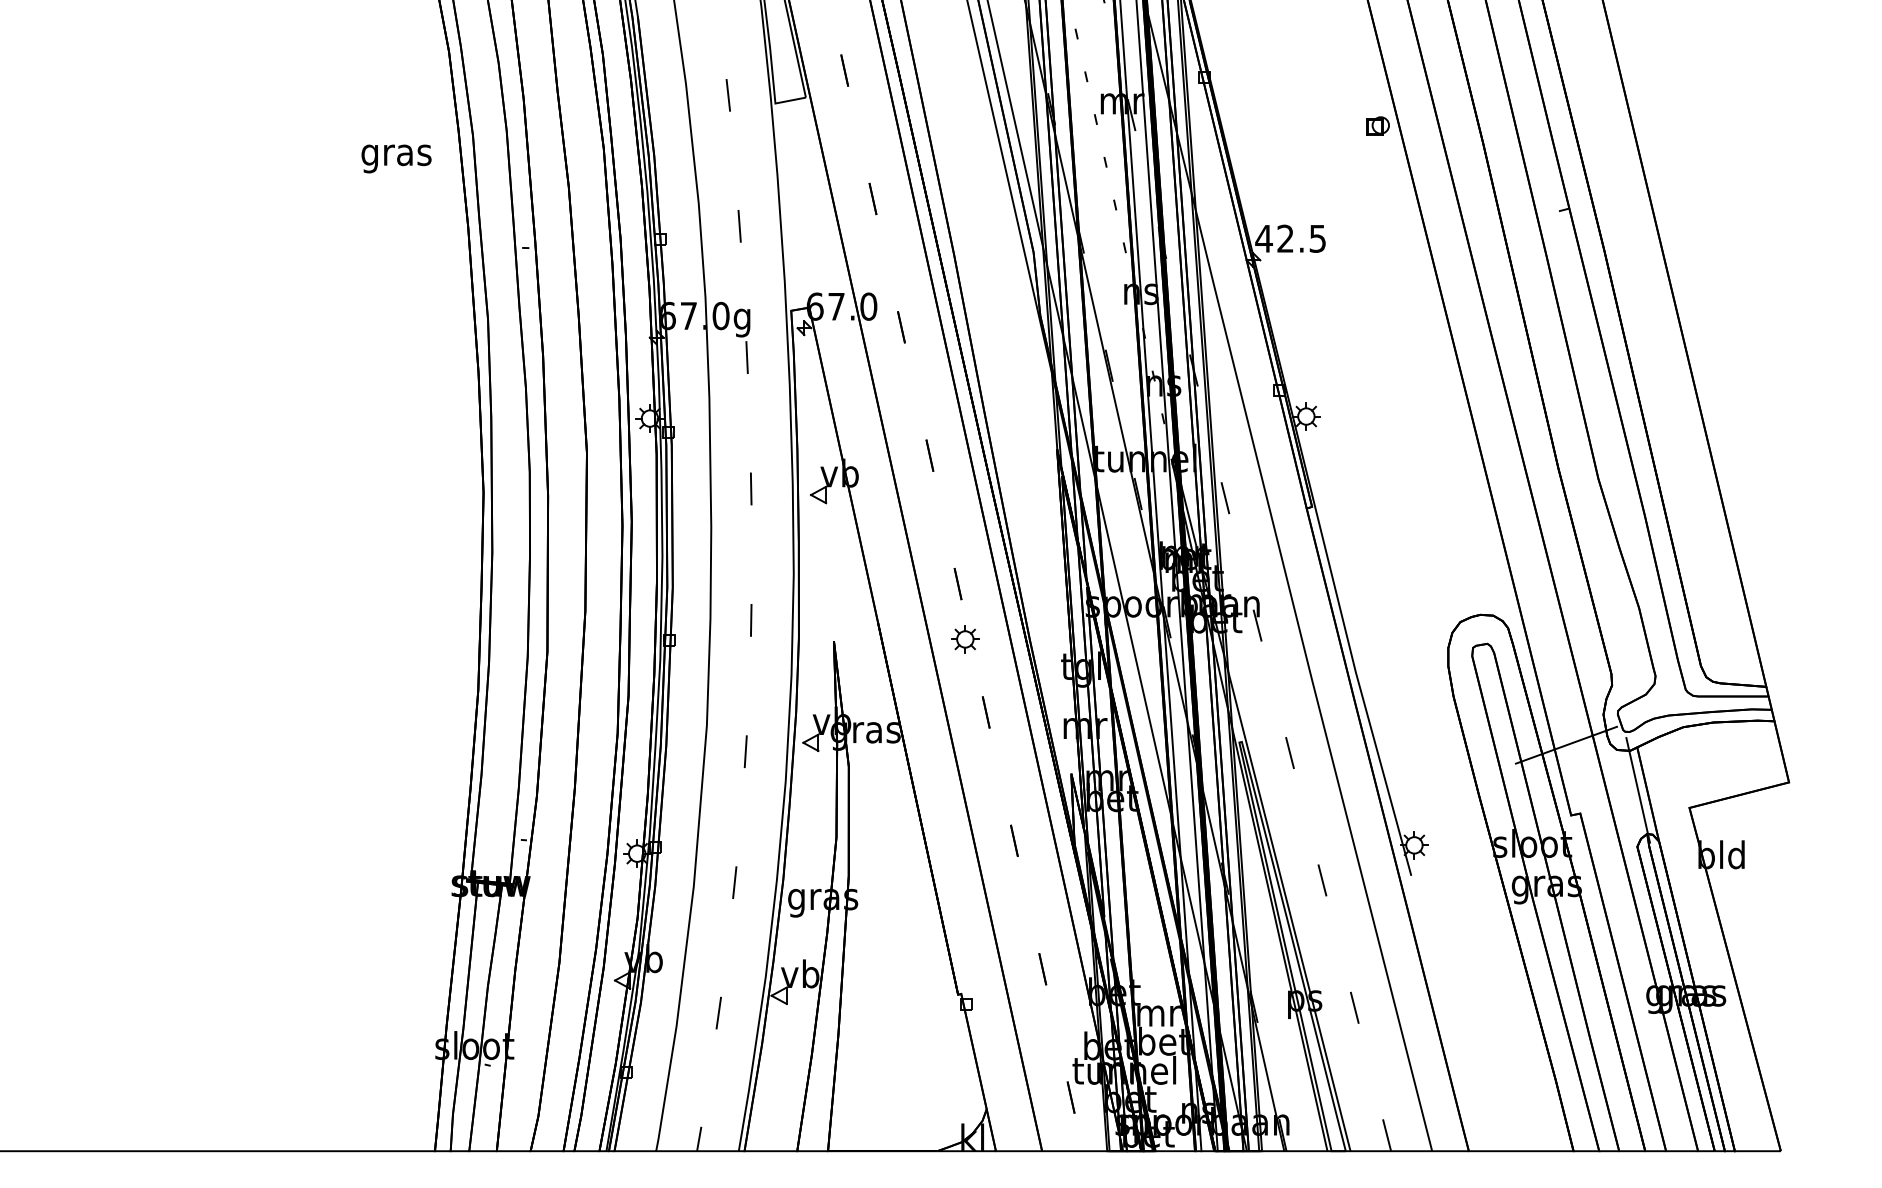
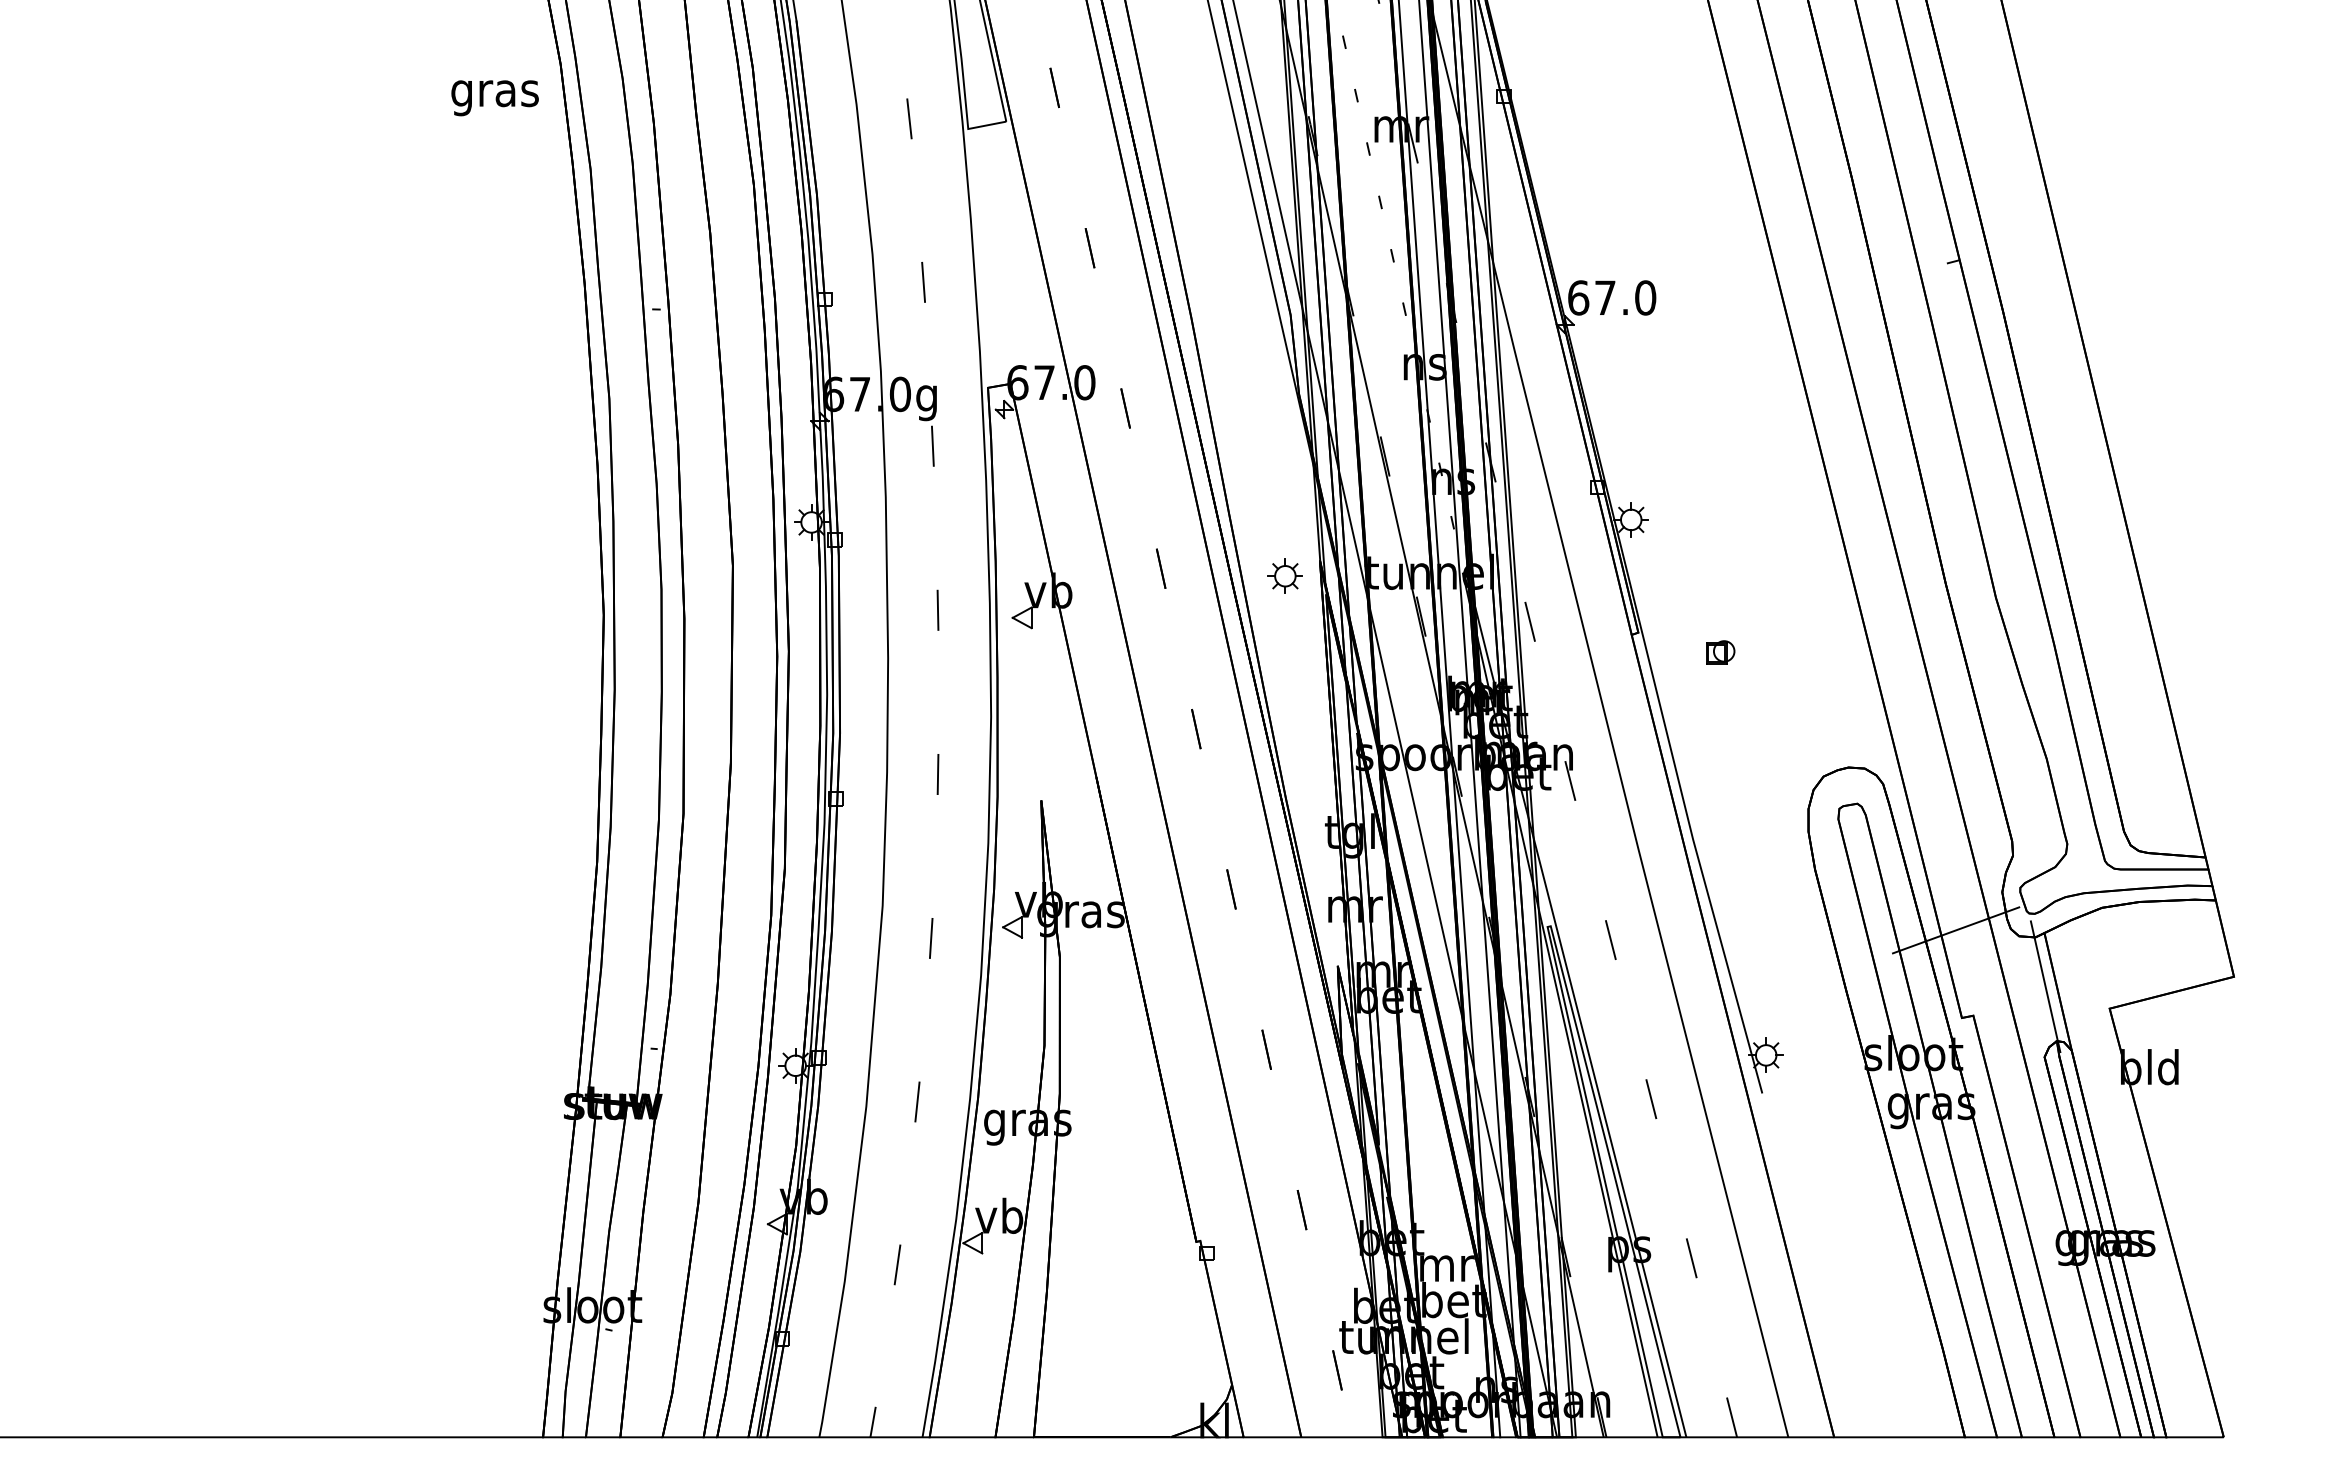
part: (1377, 126) -> (1720, 652), moved
text: (396, 159) -> (494, 98), moved
text: (1290, 238) -> (1611, 297), 42.5 -> 67.0
part: (964, 638) -> (1284, 575), moved

